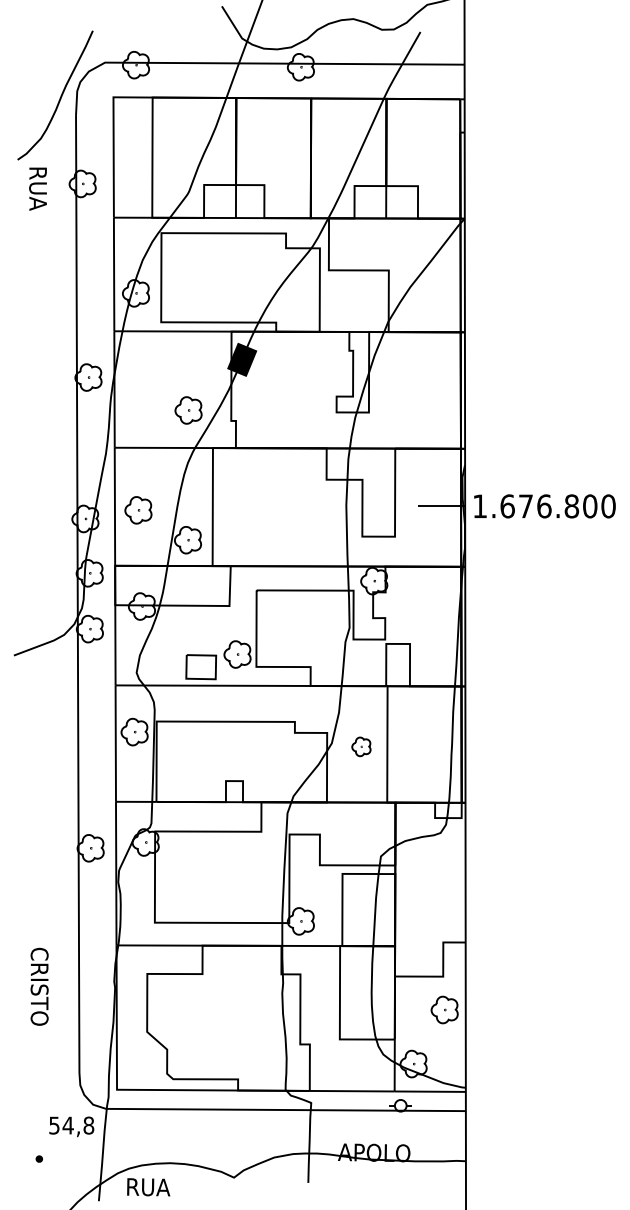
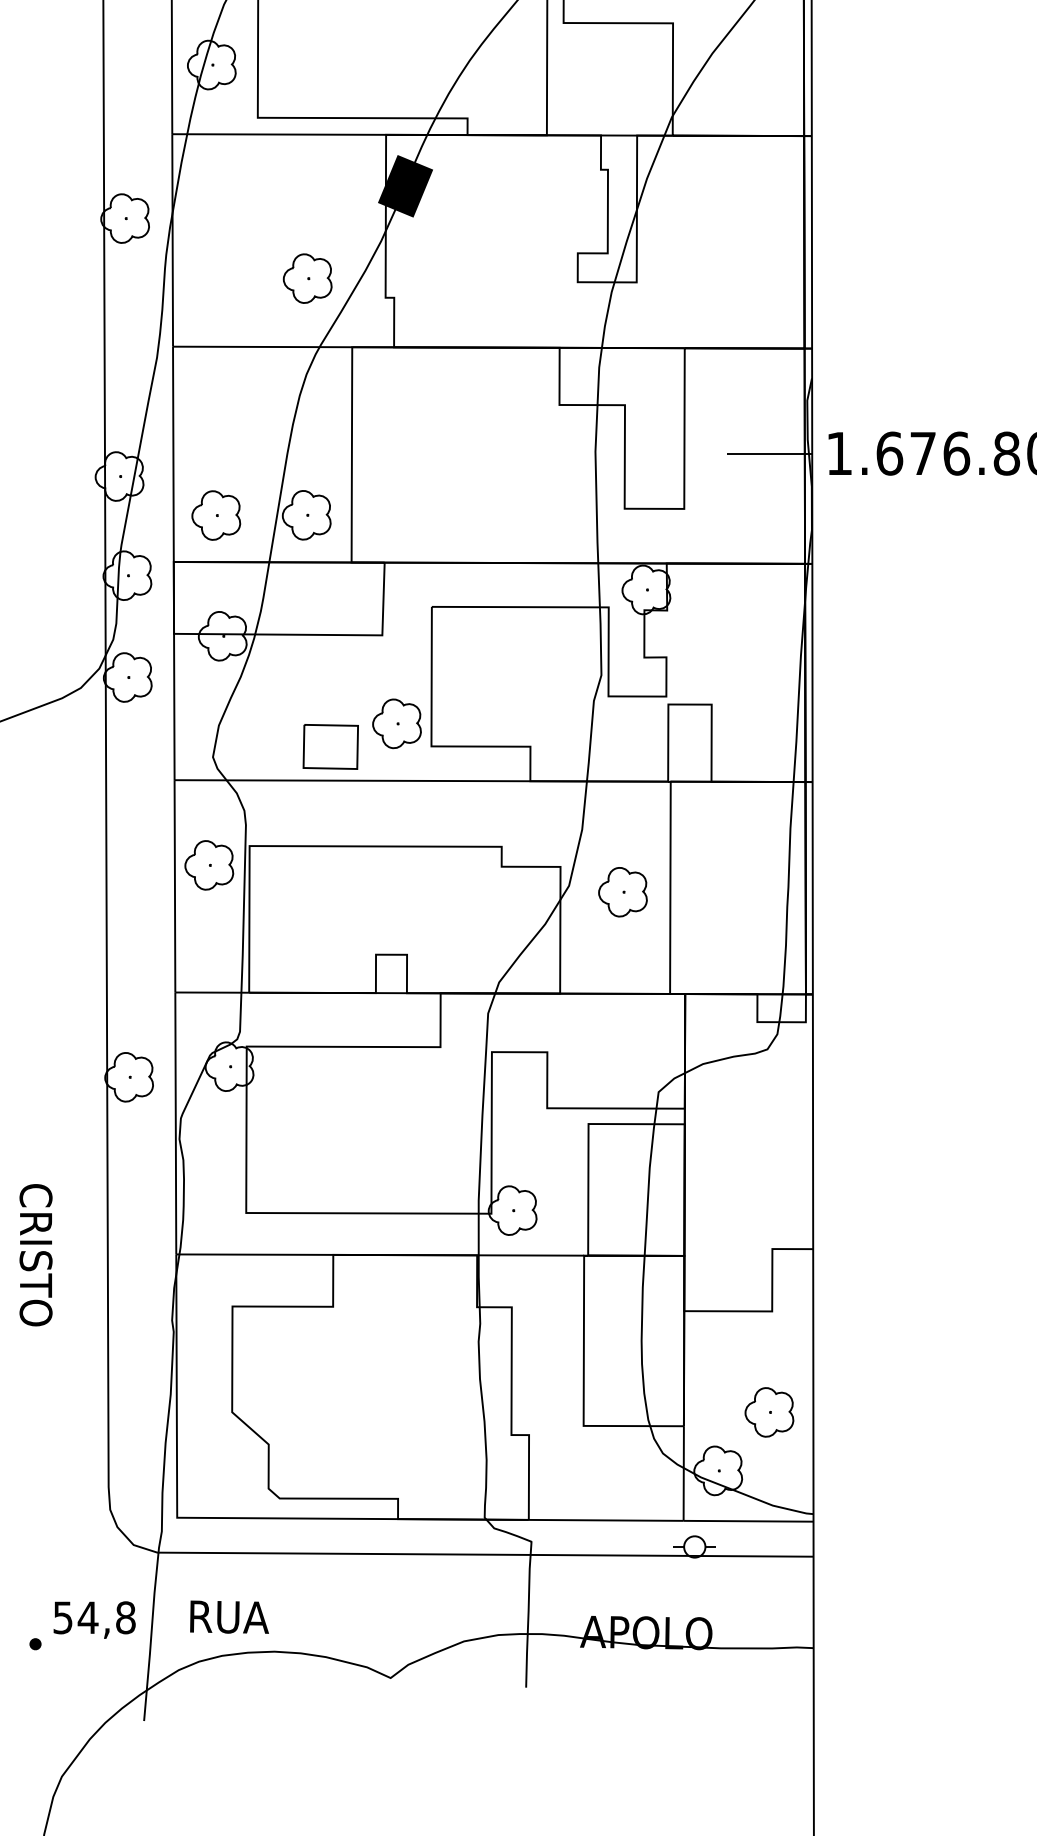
part: (138, 510) -> (216, 515), moved
part: (361, 746) -> (623, 891), size x1.43
text: (39, 986) -> (35, 1254), moved
part: (444, 1009) -> (769, 1411), moved
text: (71, 1126) -> (94, 1619), moved
text: (148, 1187) -> (229, 1617), moved

